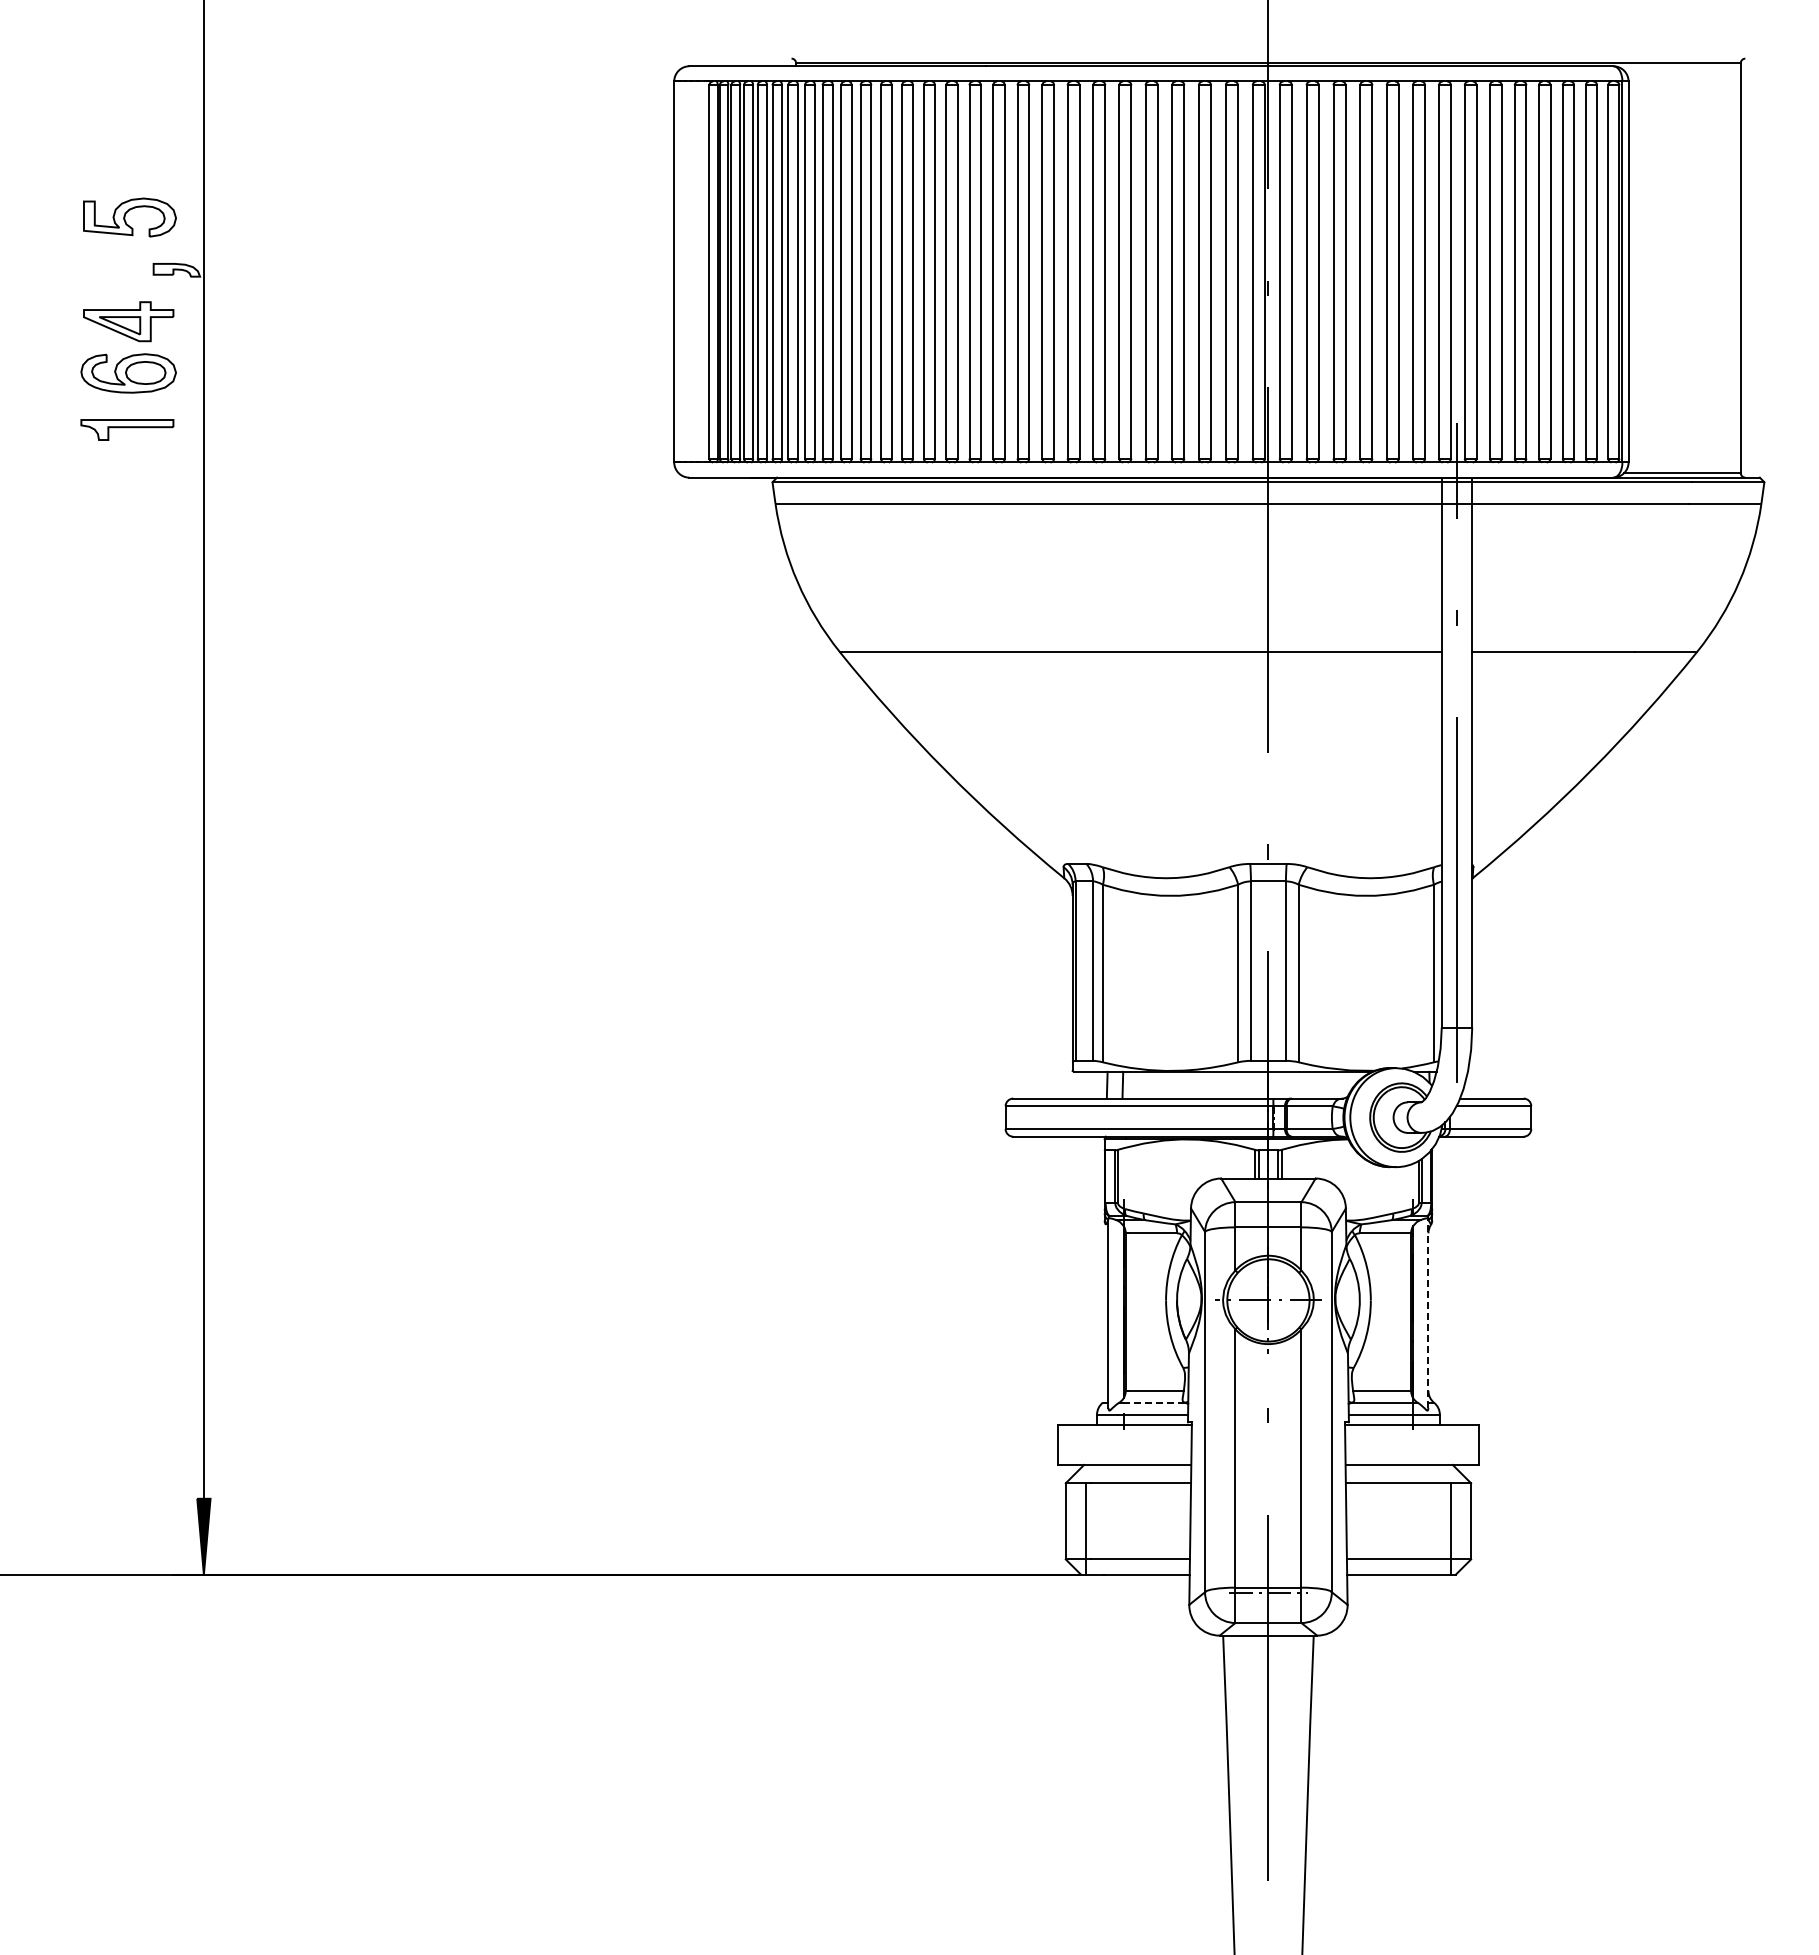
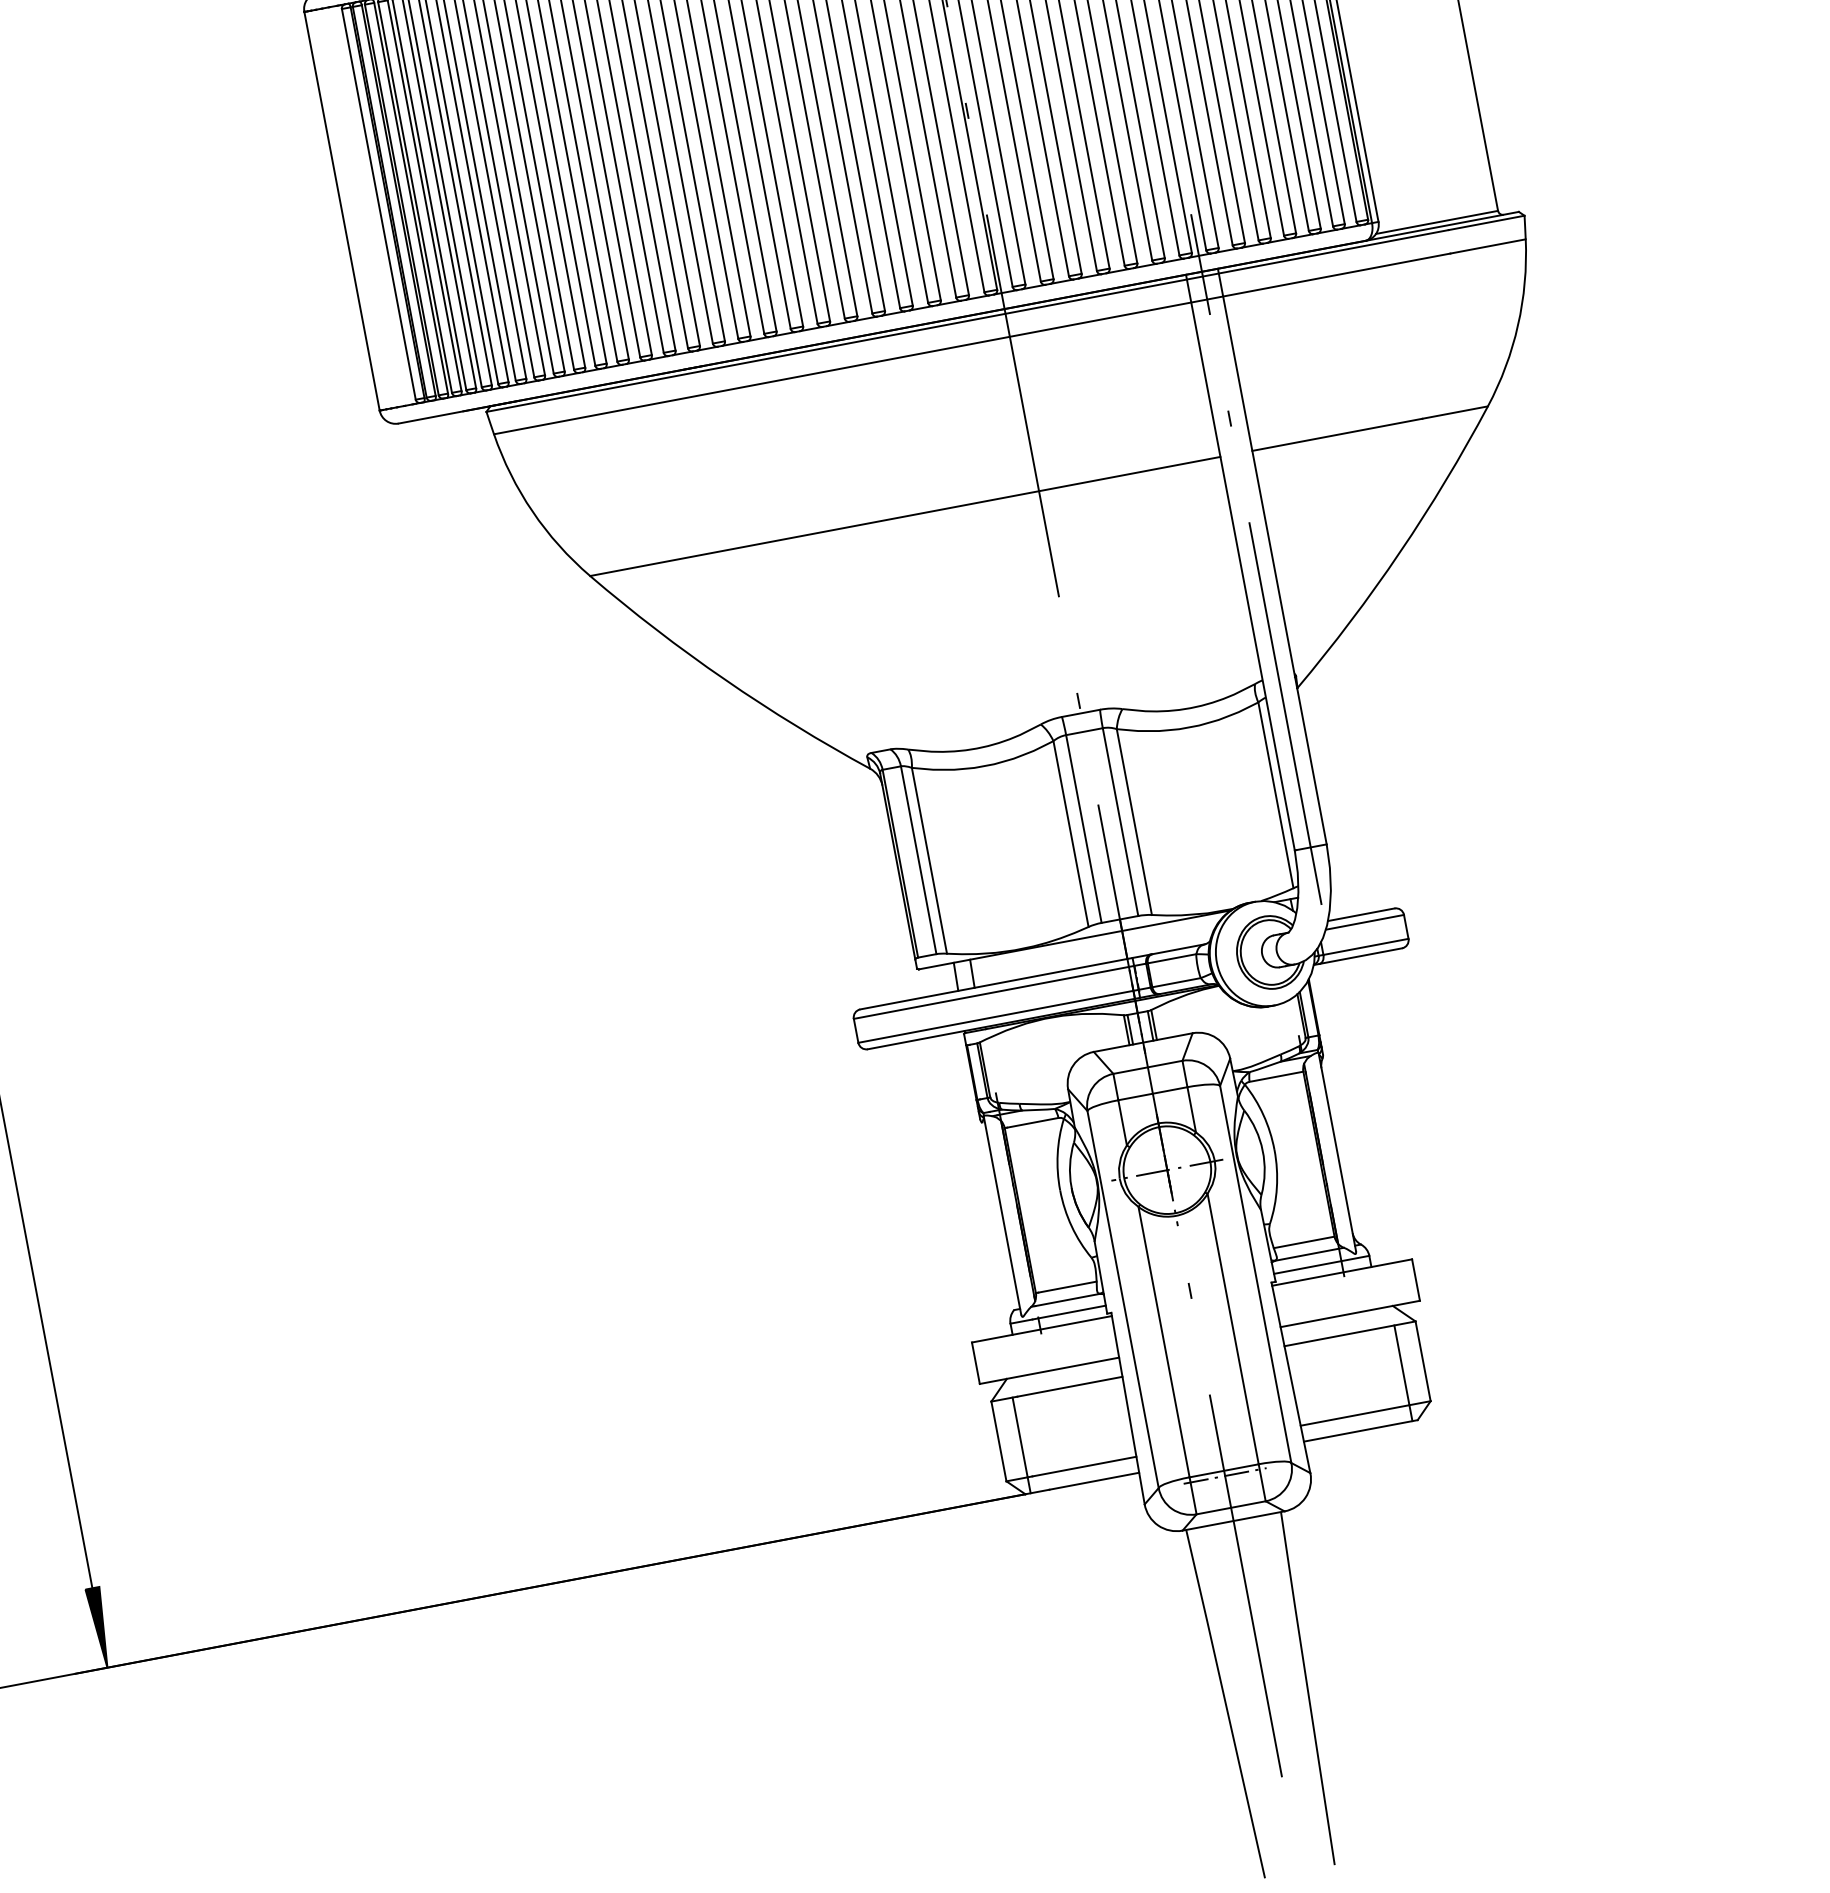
line: (1428, 1313) -> (1337, 1152), dashed -> solid
line: (1153, 1402) -> (1067, 1299), dashed -> solid

